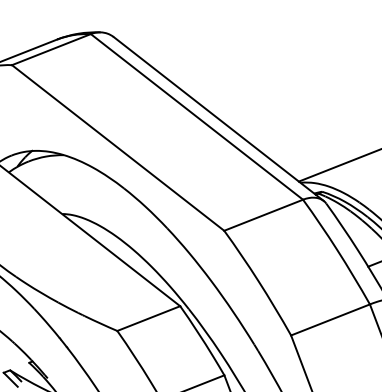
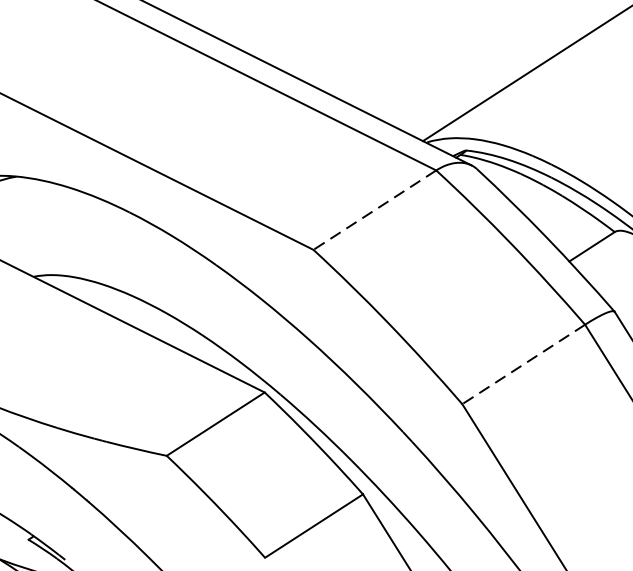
line: (263, 215) -> (374, 210), solid -> dashed
line: (330, 320) -> (523, 365), solid -> dashed

